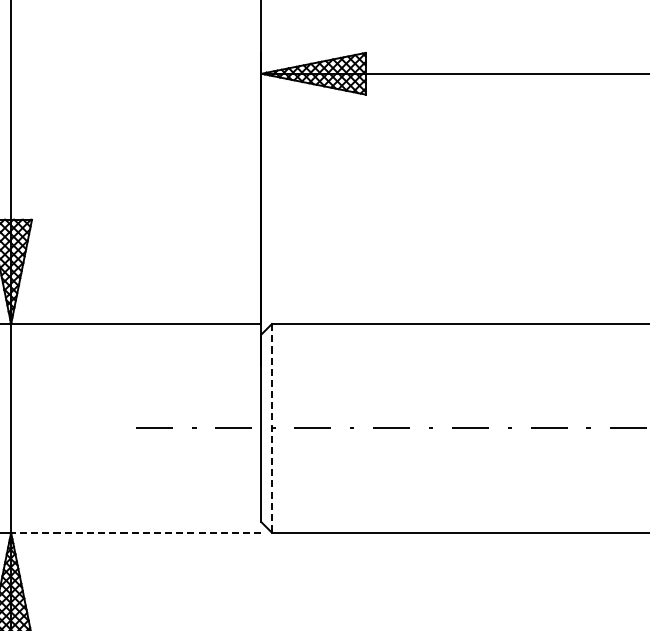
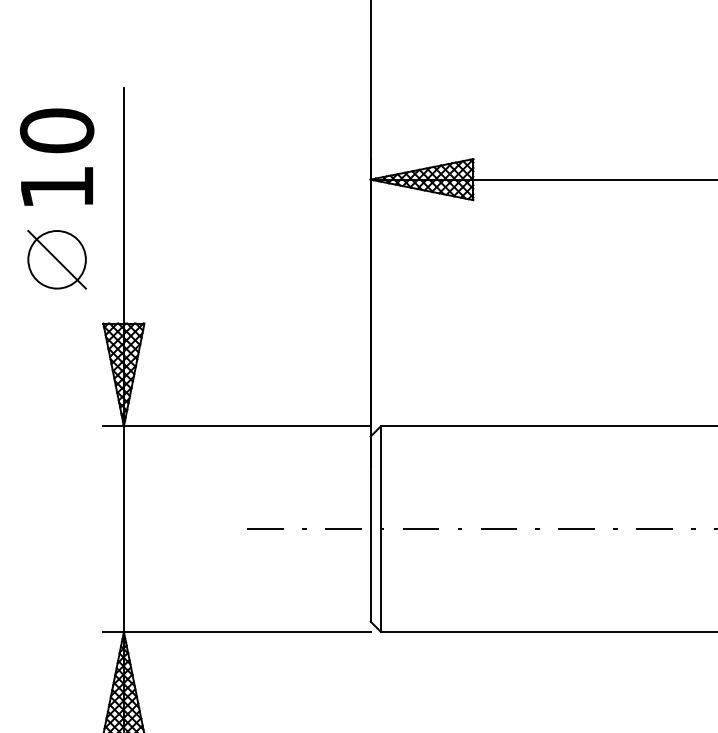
line: (271, 428) -> (380, 529), dashed -> solid
line: (135, 532) -> (246, 631), dashed -> solid

